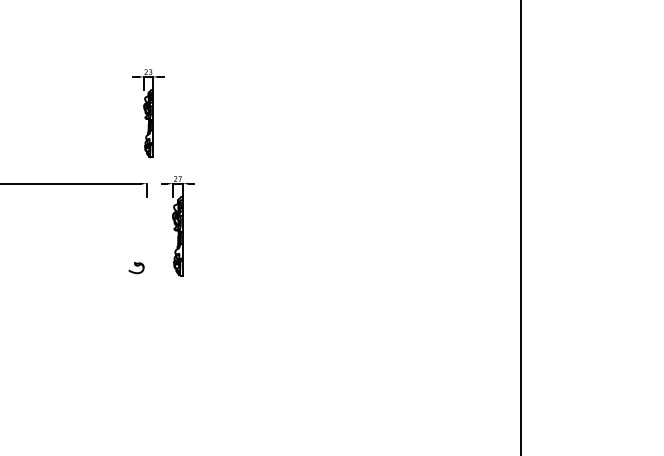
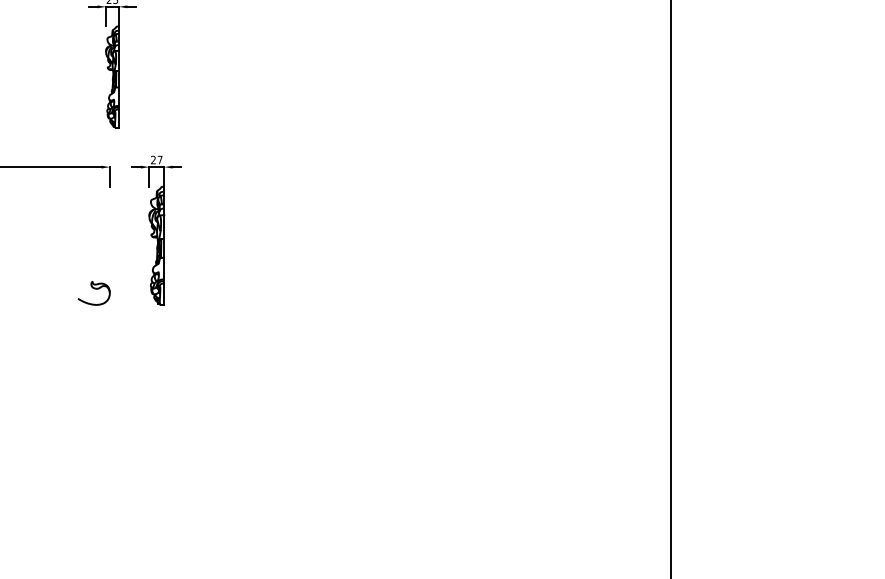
part: (136, 267) -> (94, 292), size x1.43

